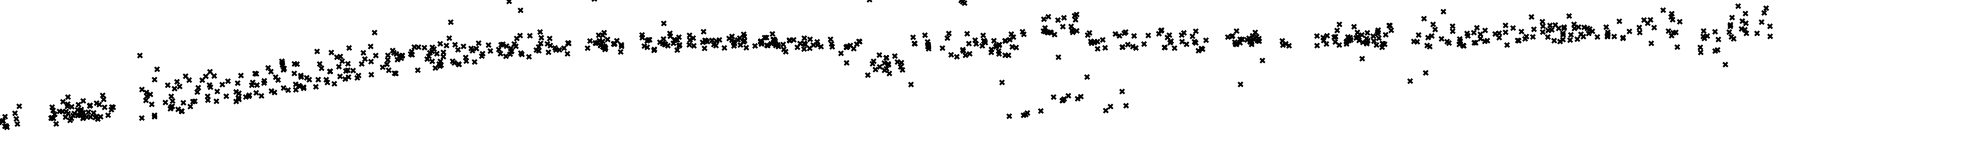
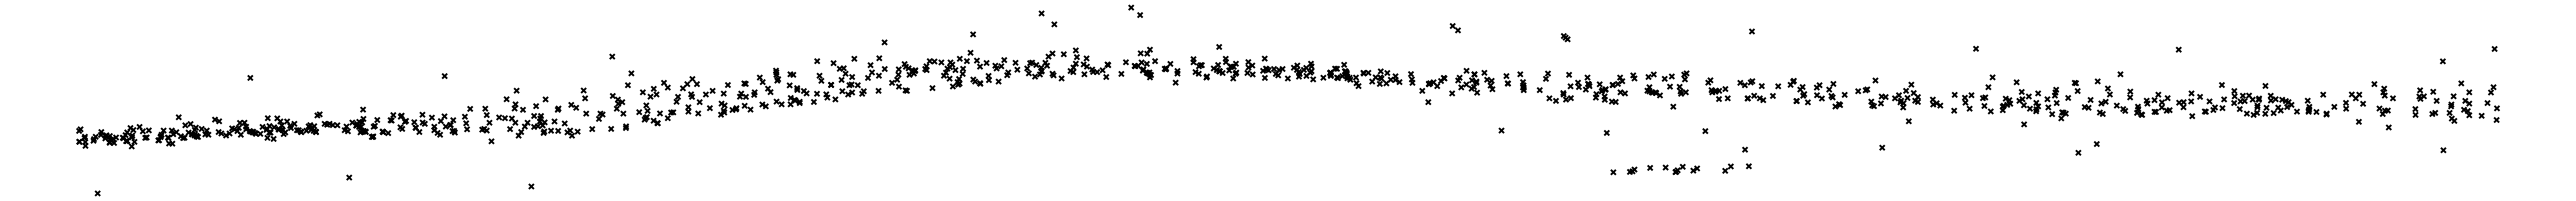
part: (1059, 24) -> (1666, 84), moved
part: (1353, 35) -> (2015, 97), size x1.43
part: (1242, 37) -> (1887, 93), size x1.67
part: (1708, 41) -> (2425, 102), moved
part: (604, 42) -> (1149, 65), size x1.43
part: (884, 64) -> (1472, 81), moved
part: (1066, 97) -> (1680, 168), moved
part: (81, 109) -> (542, 115), size x1.67

